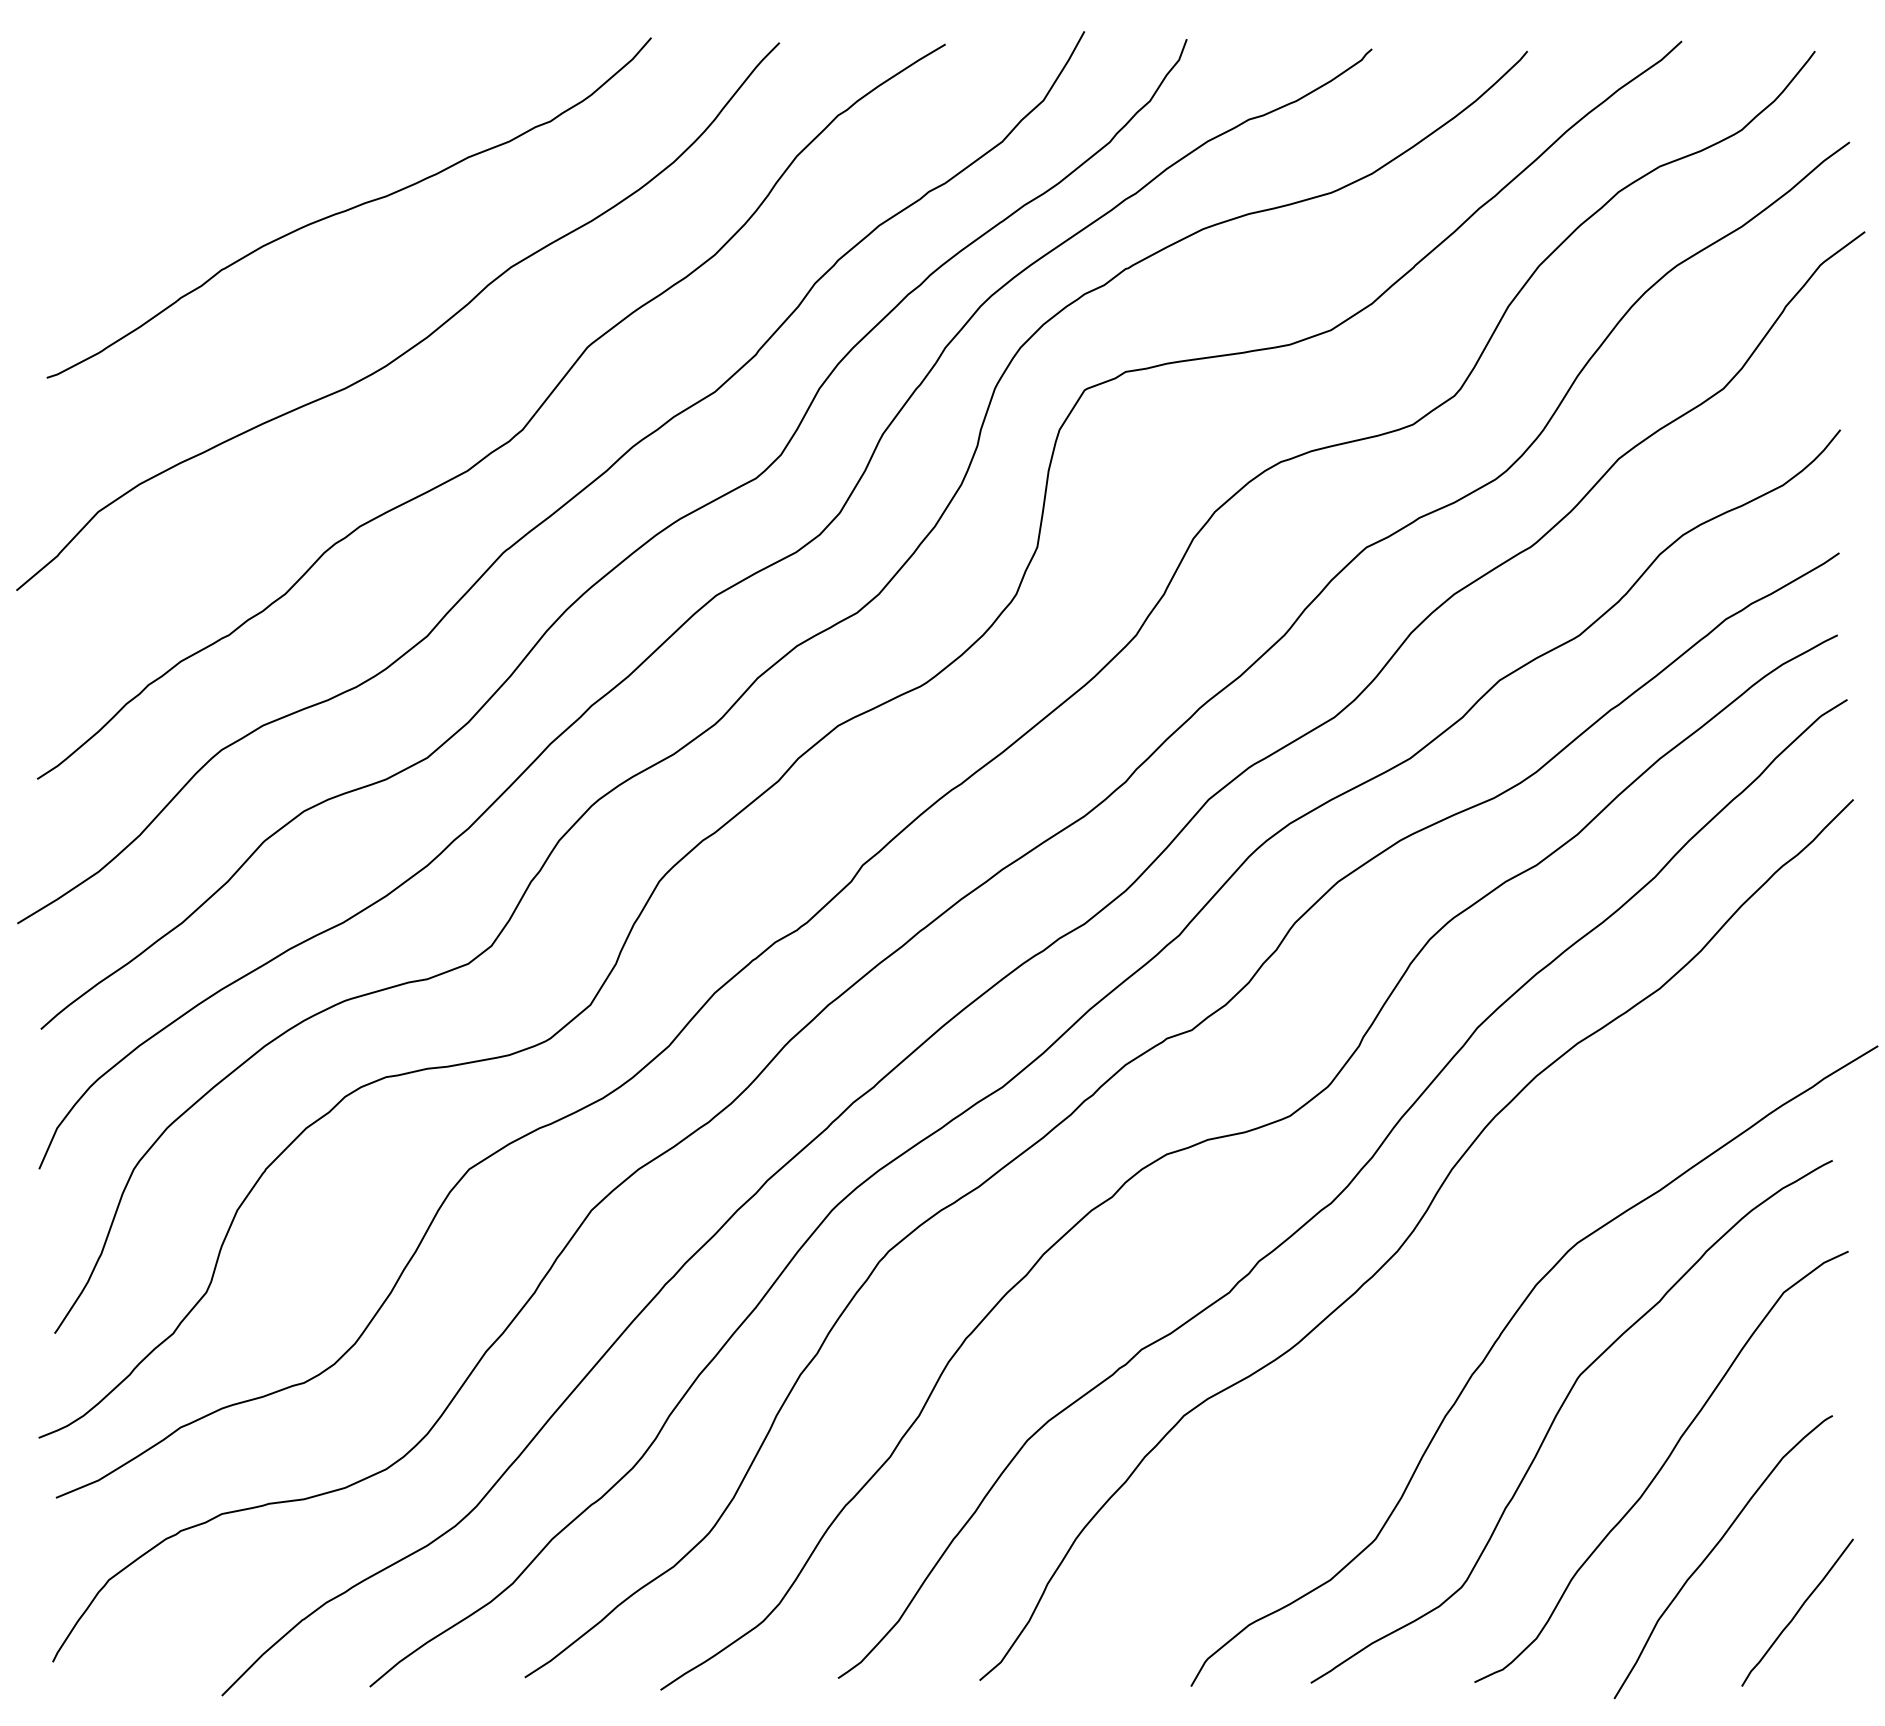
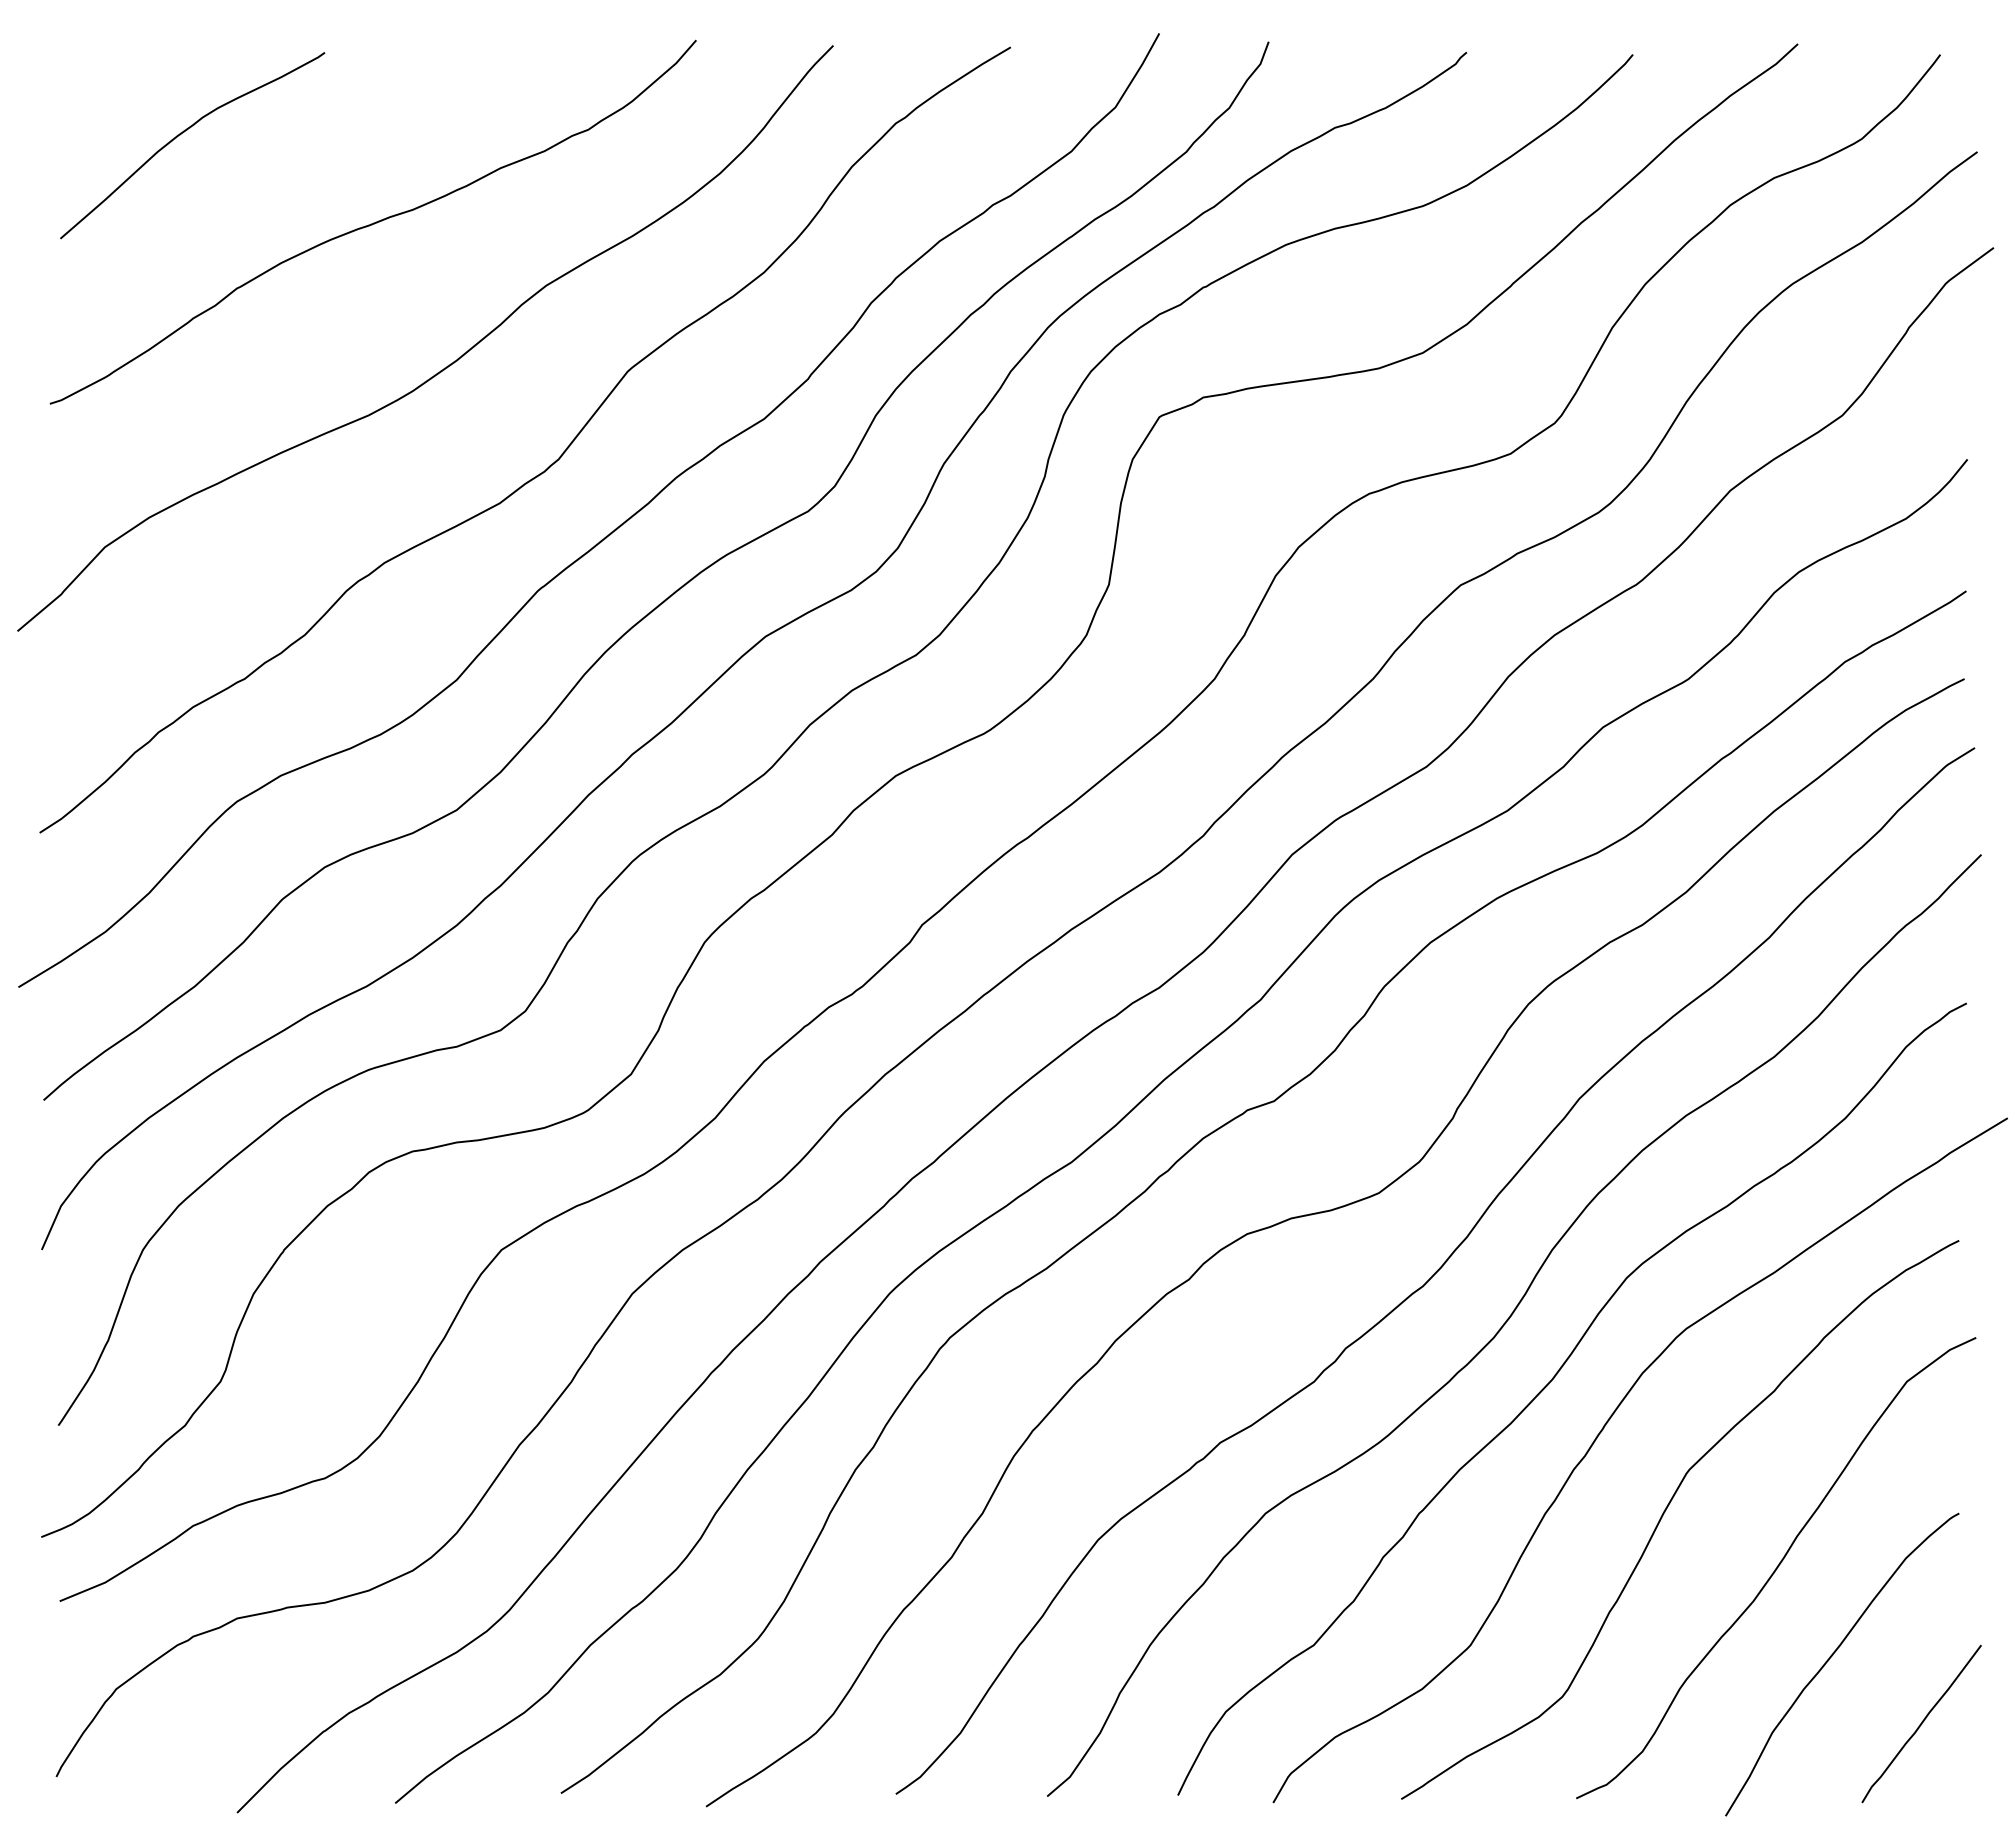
curve: (171, 124) -> (183, 133), added
curve: (1449, 1295) -> (1549, 1384), added

